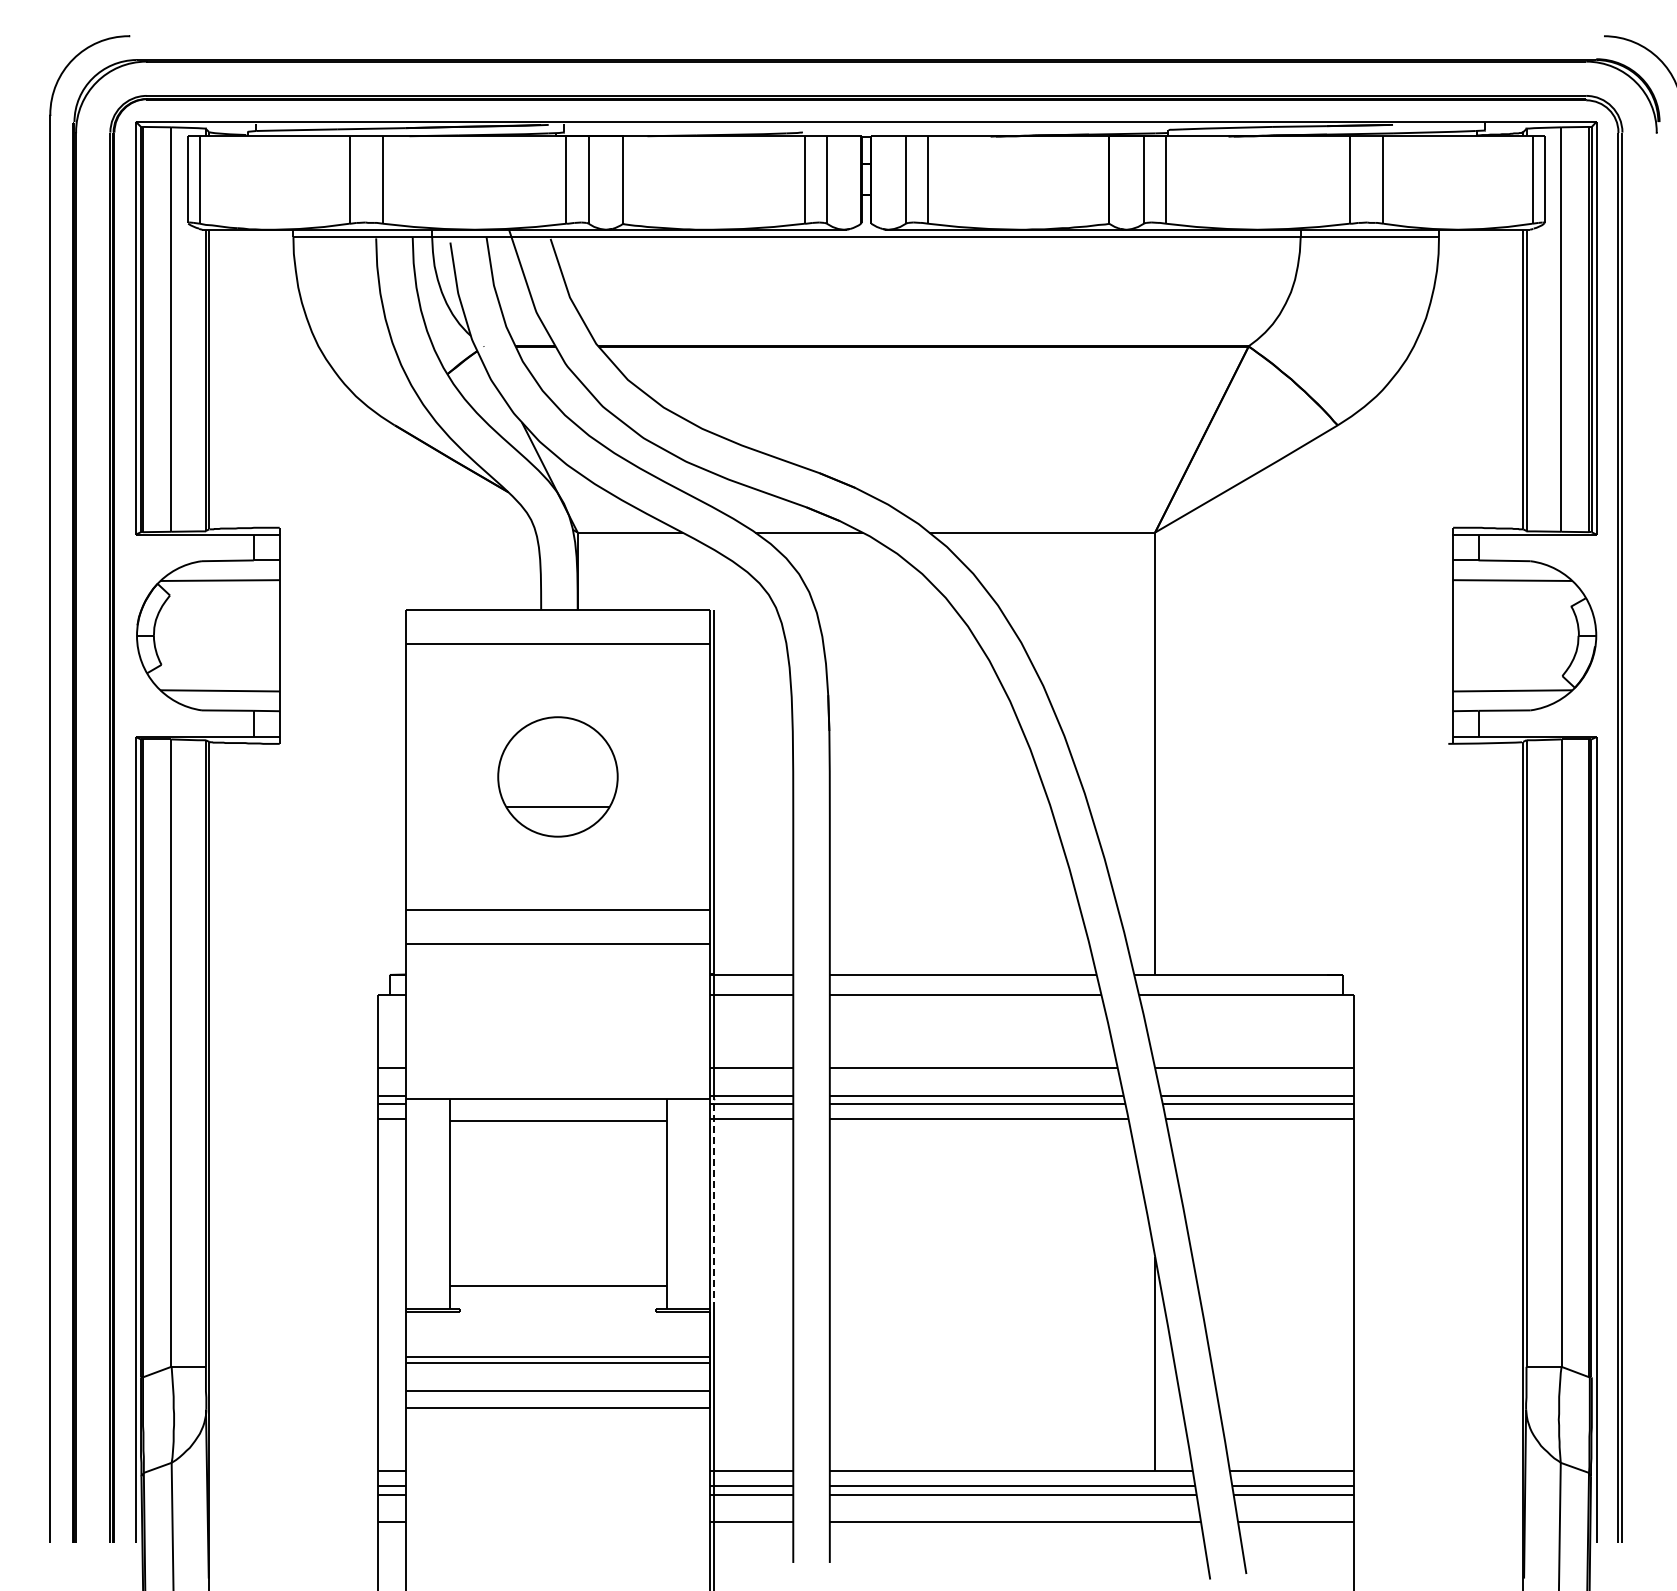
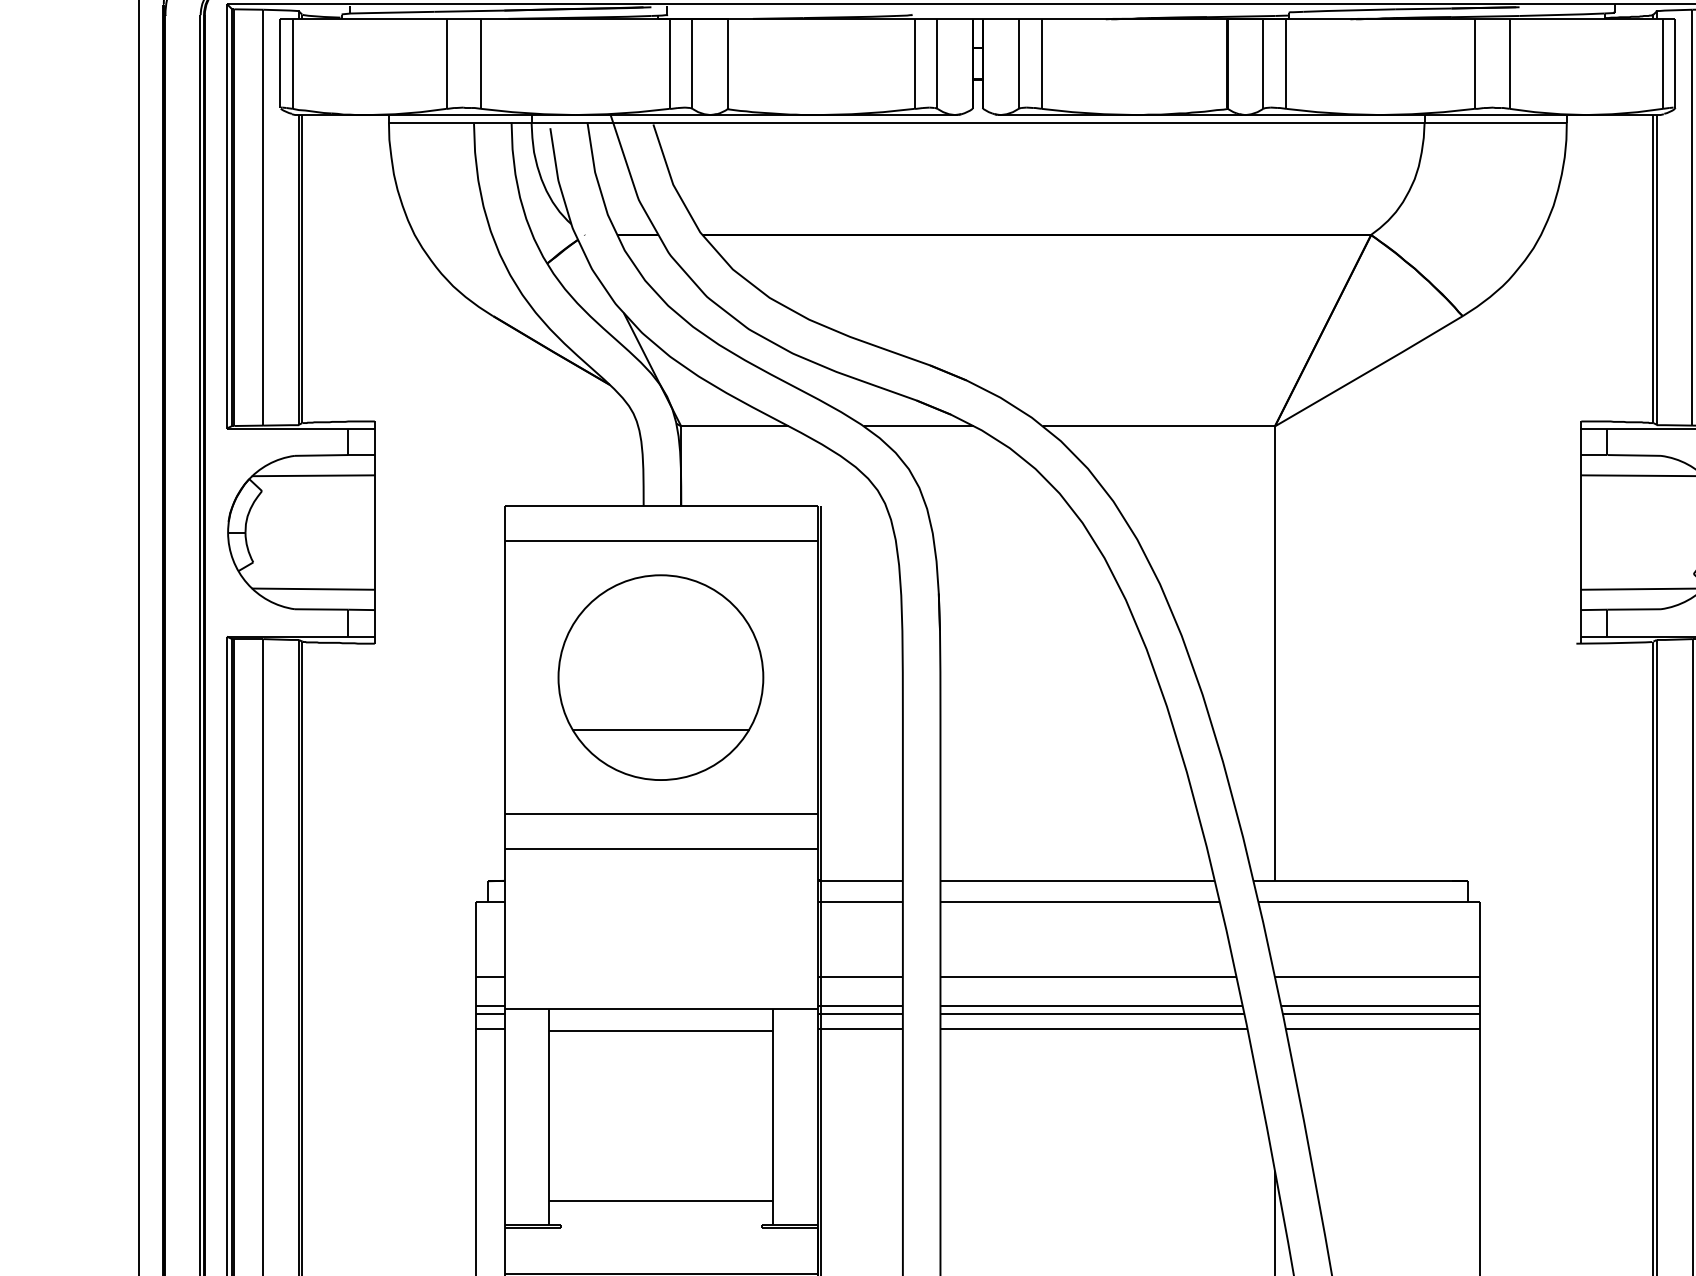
part: (557, 776) -> (660, 677), size x1.67
line: (714, 1203) -> (821, 1116), dashed -> solid

